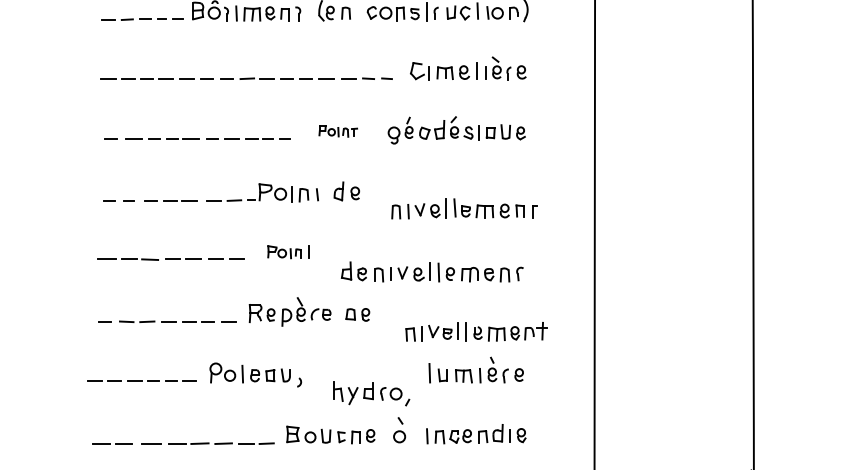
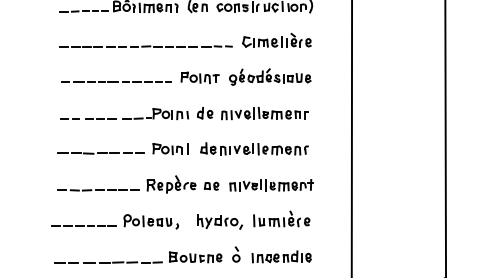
part: (337, 131) -> (199, 77), size x1.67
part: (464, 208) -> (264, 113), moved
part: (288, 252) -> (170, 149), size x1.43
part: (431, 271) -> (254, 148), moved
part: (475, 332) -> (271, 185), moved
part: (372, 392) -> (220, 221), moved

